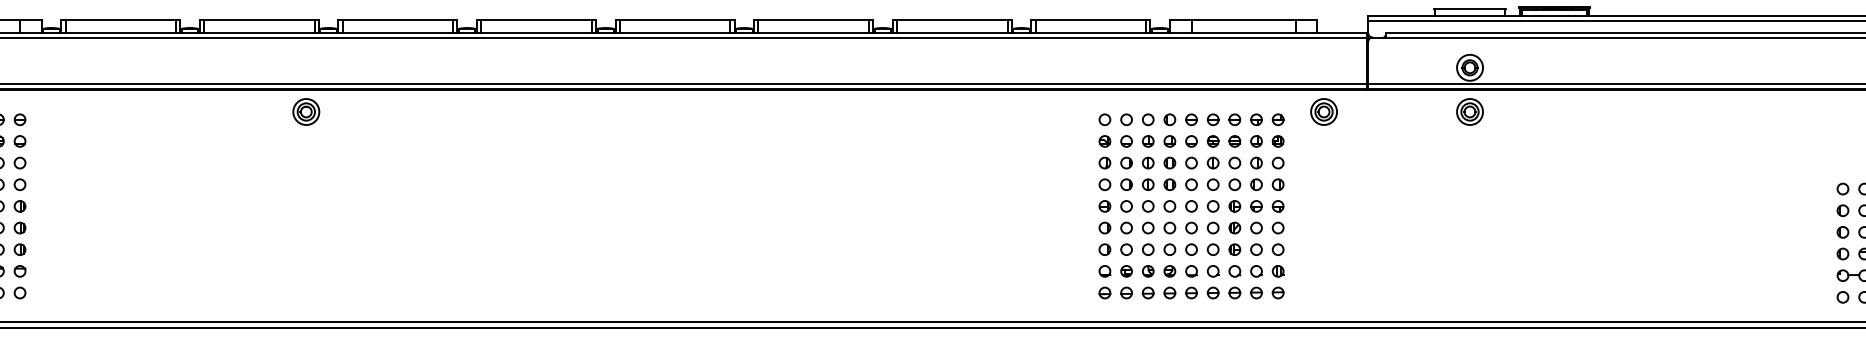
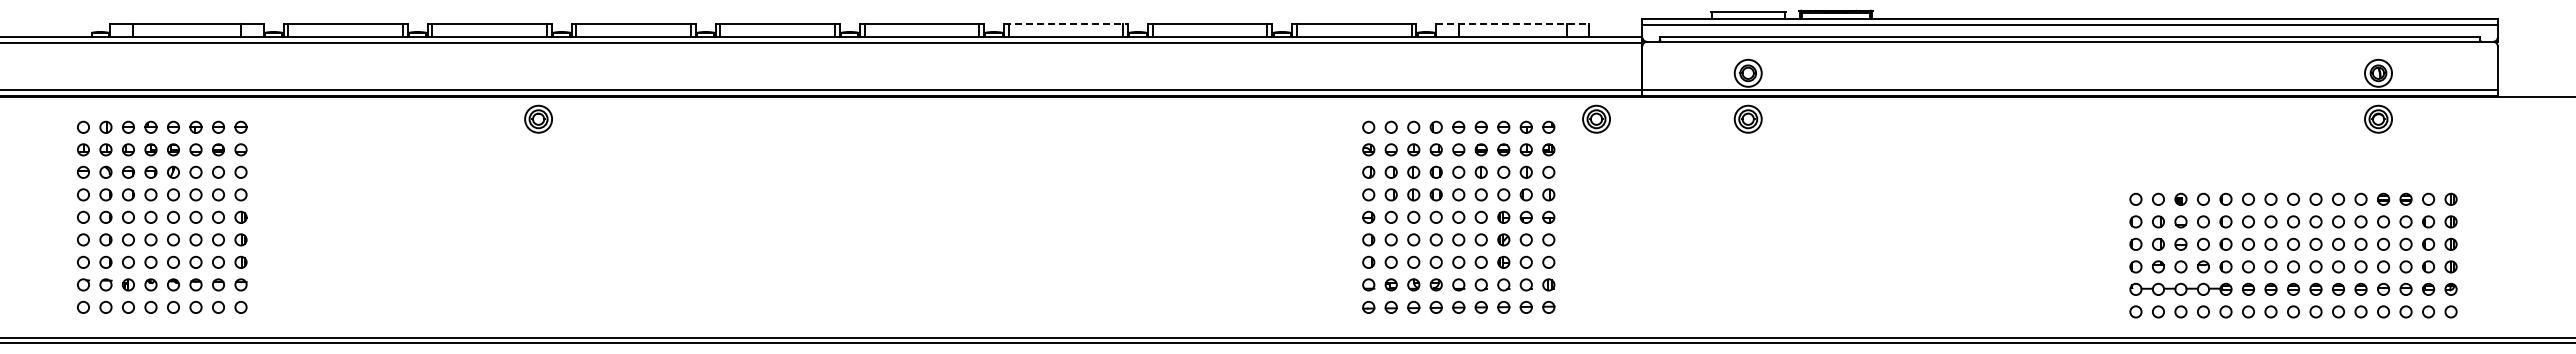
line: (814, 19) -> (1066, 23), solid -> dashed
line: (1243, 19) -> (1512, 23), solid -> dashed

